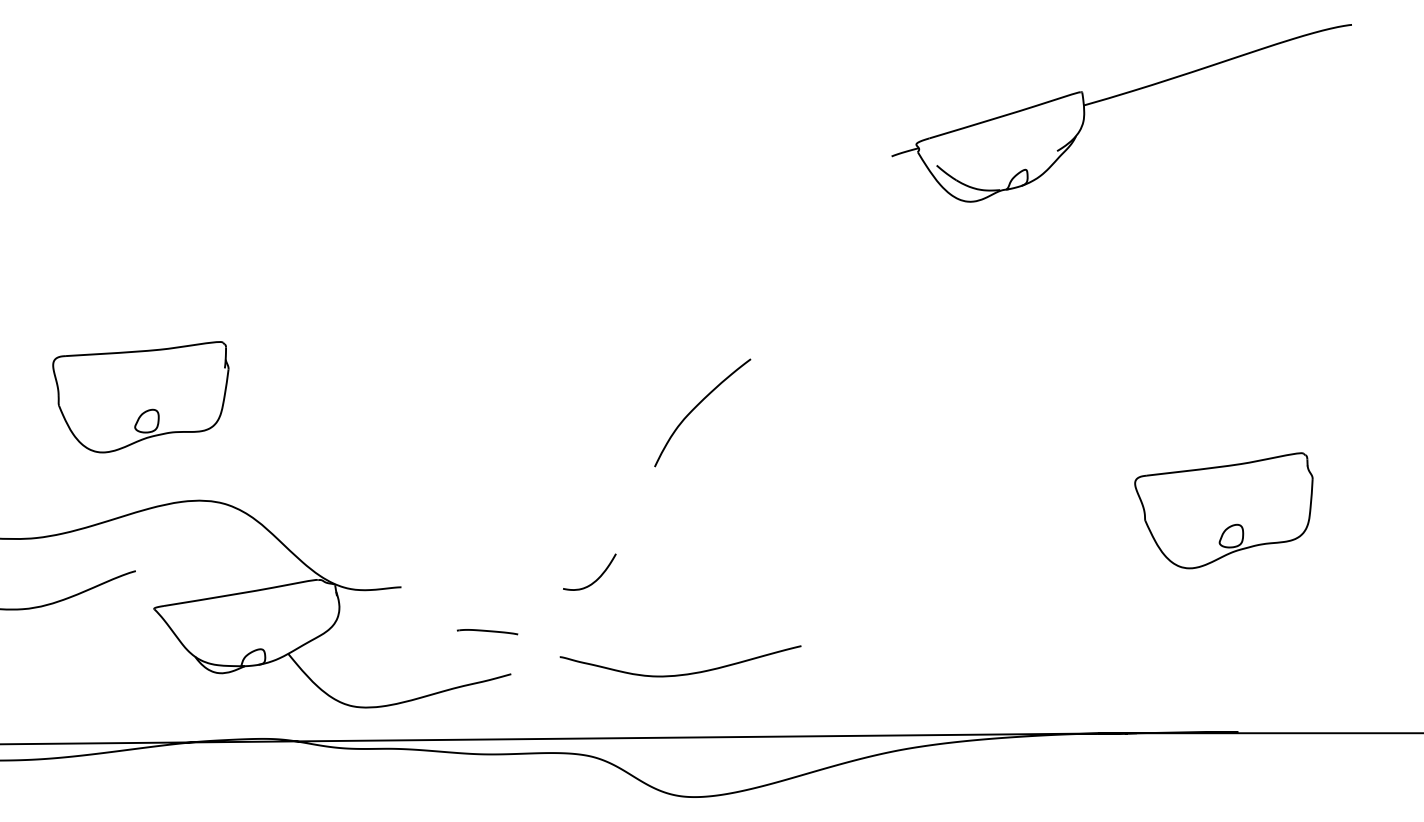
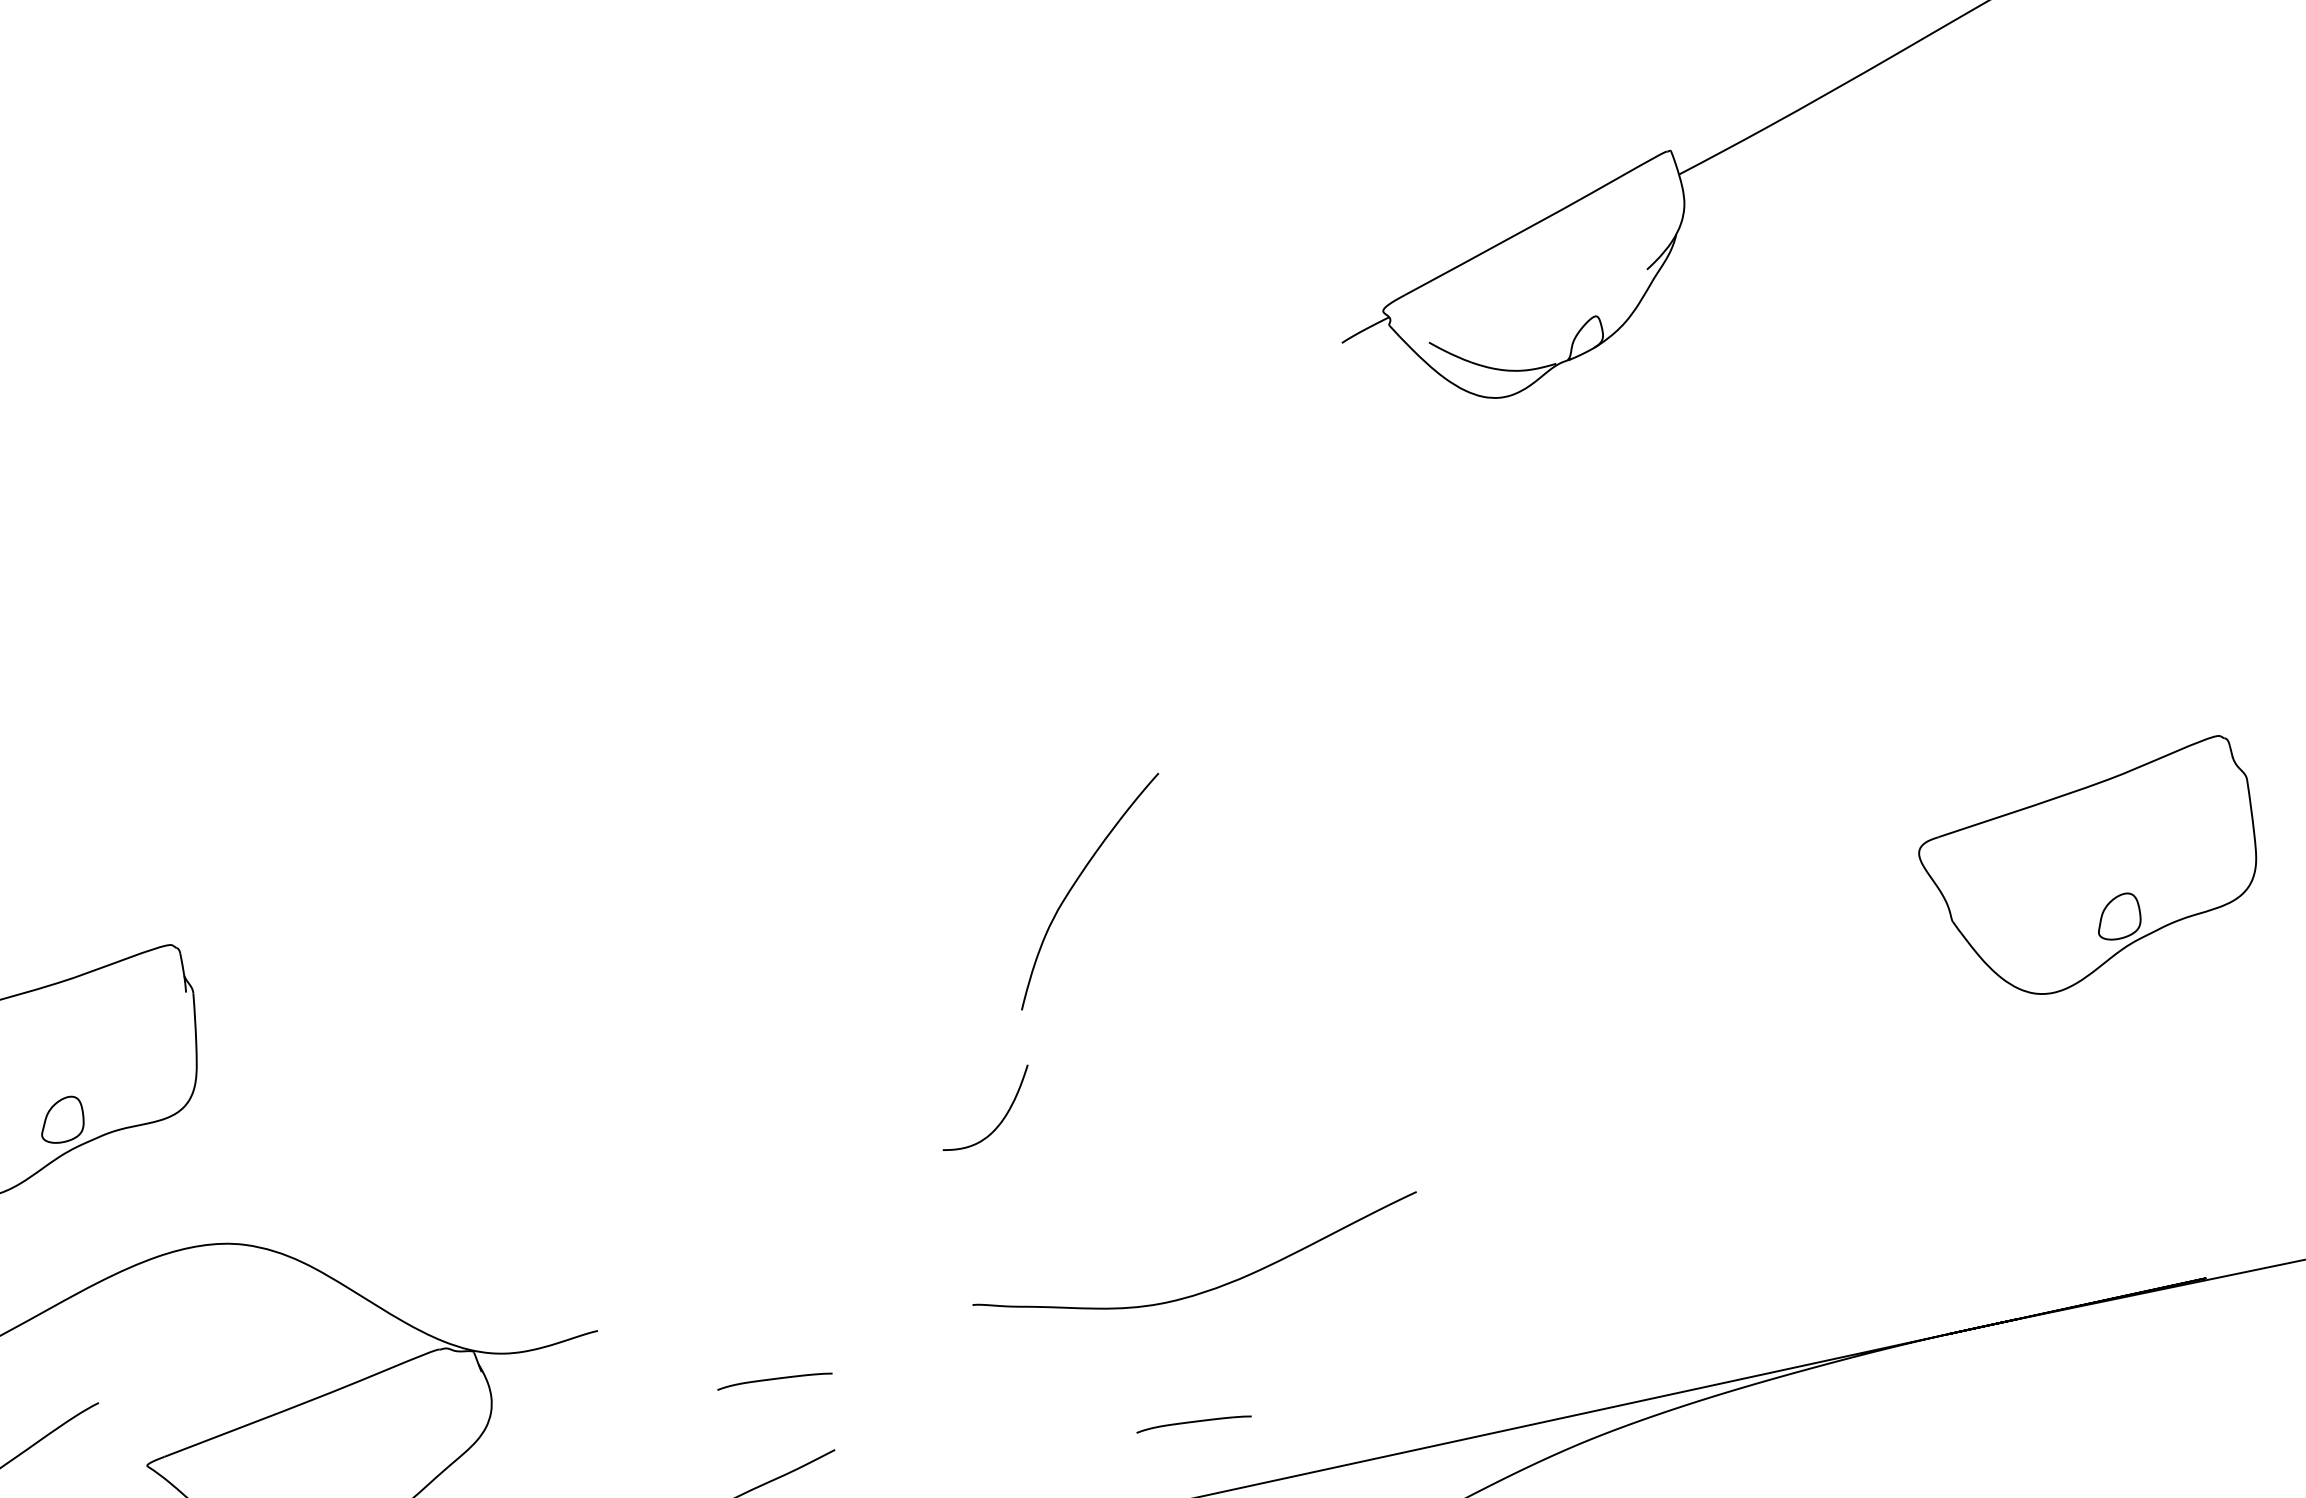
part: (594, 580) -> (997, 1122), moved
curve: (684, 673) -> (1210, 1287), moved
part: (699, 699) -> (1194, 1424), added

